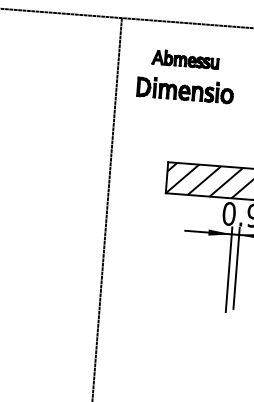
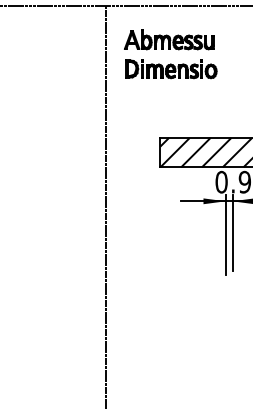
part: (185, 59) -> (169, 39), size x1.43

